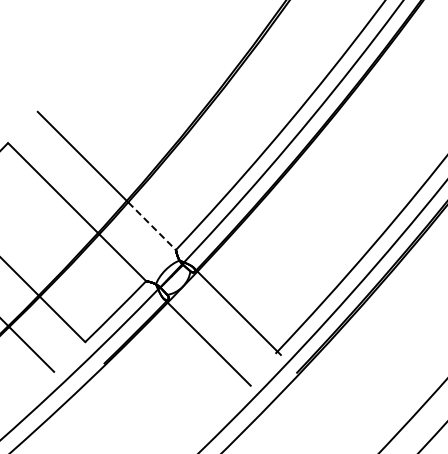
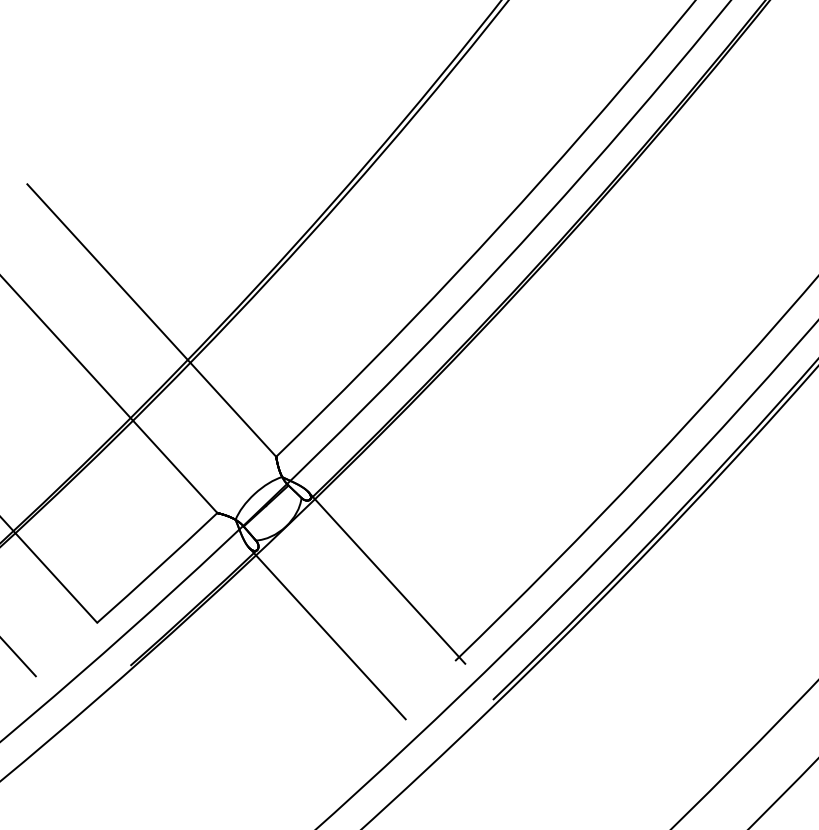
line: (152, 226) -> (233, 410), dashed -> solid

